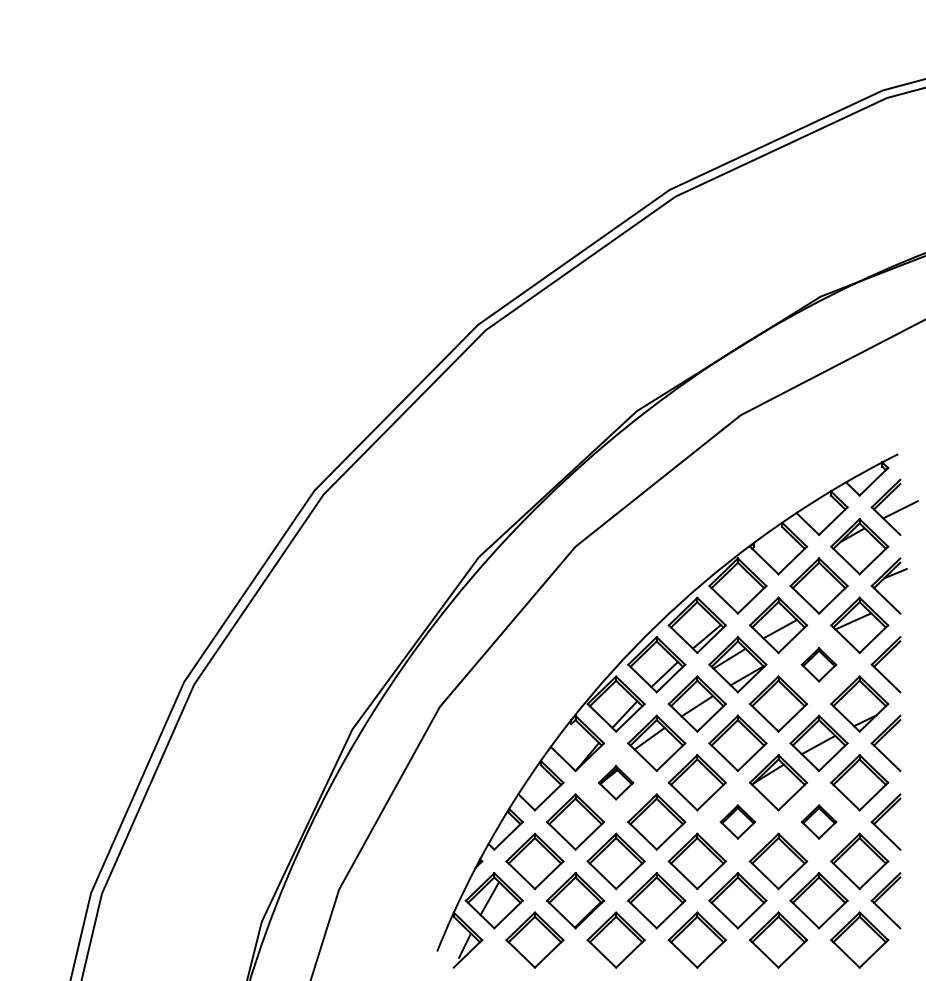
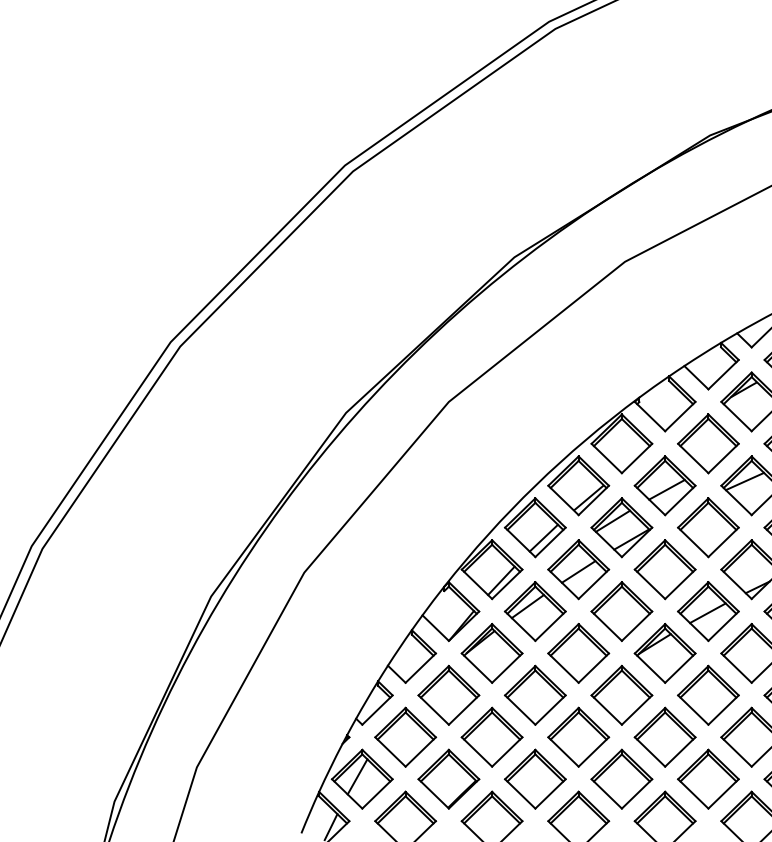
part: (818, 664) -> (707, 527), size x1.67
part: (615, 782) -> (491, 653), size x1.67
part: (737, 821) -> (621, 694), size x1.67
part: (818, 821) -> (707, 694), size x1.67

